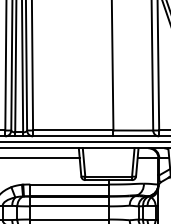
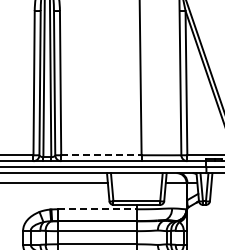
line: (73, 130) -> (101, 155), solid -> dashed
line: (70, 184) -> (98, 209), solid -> dashed

